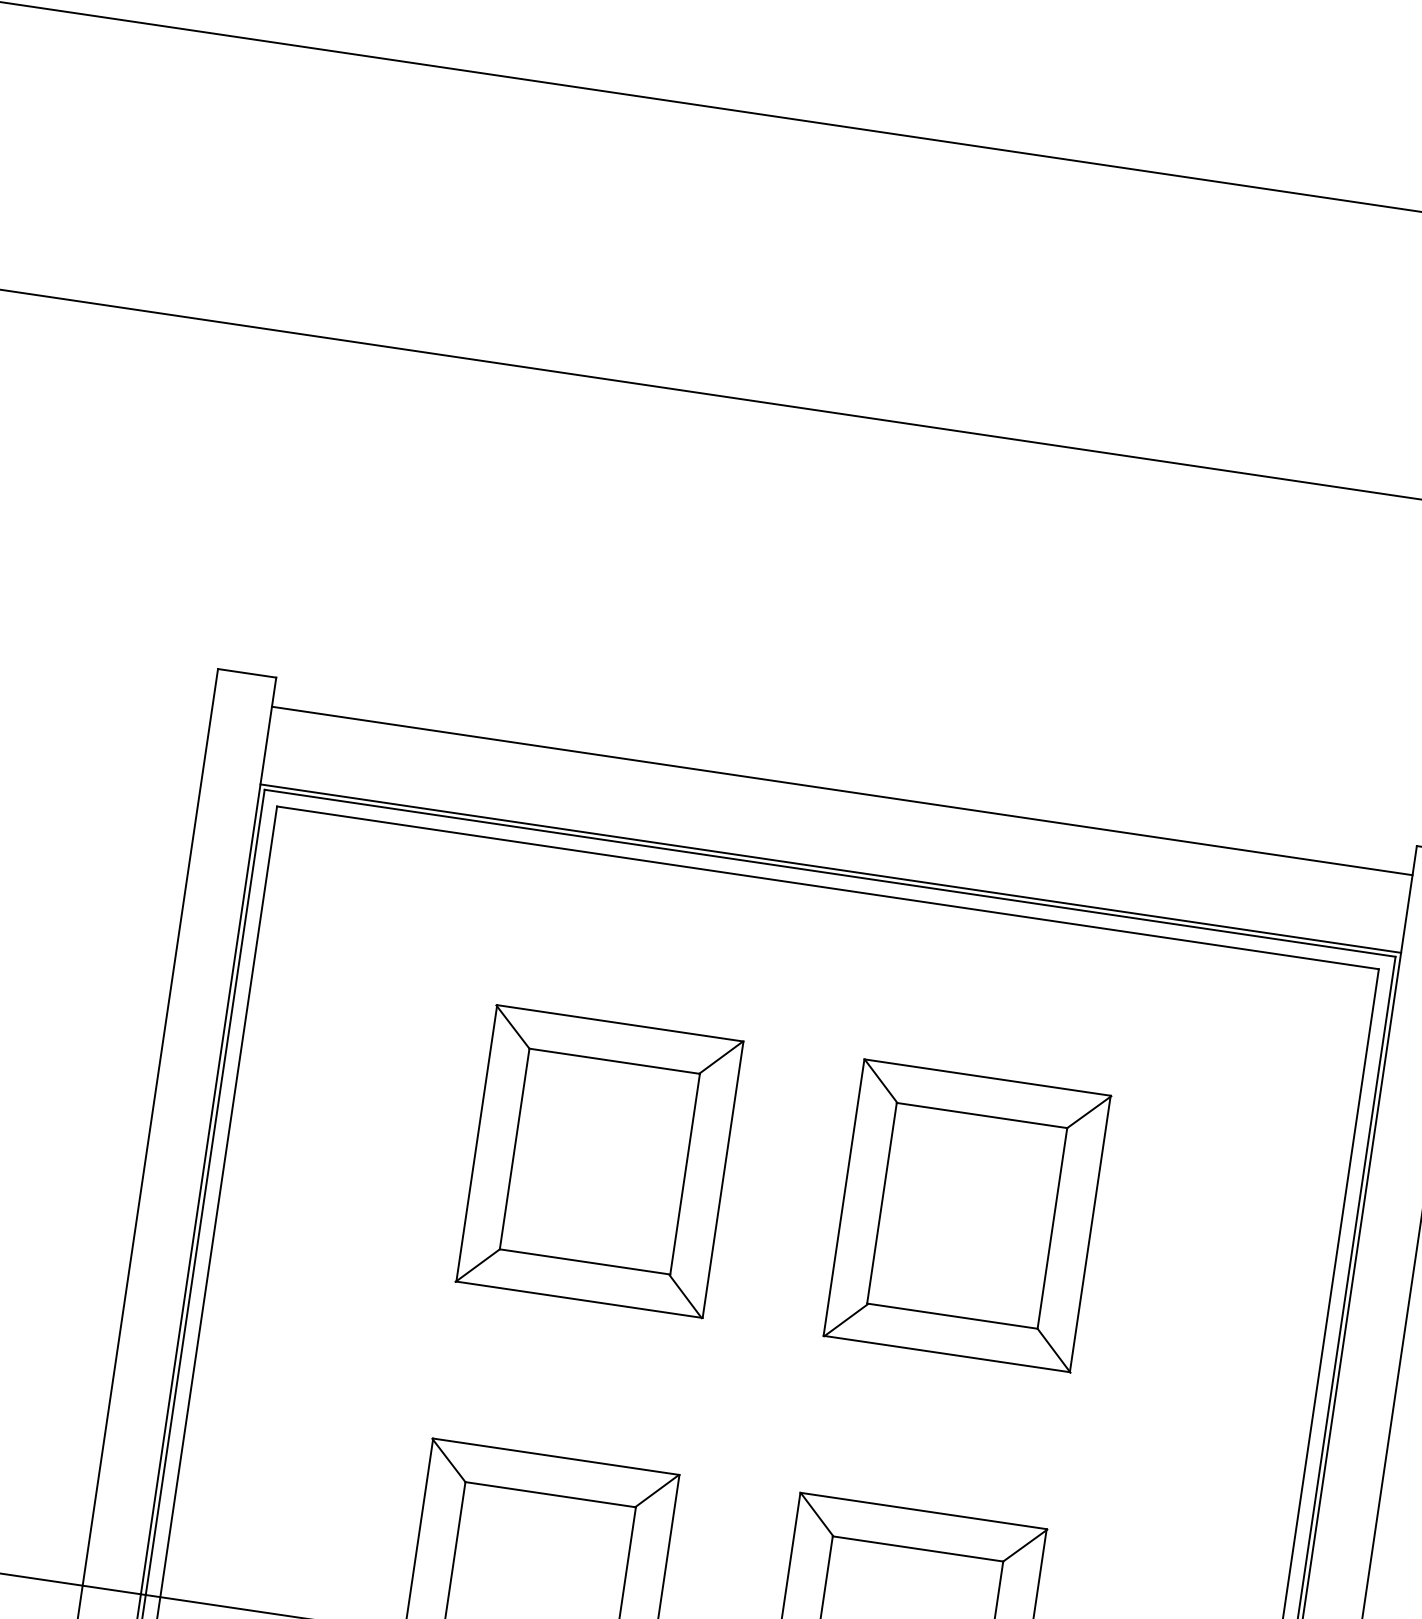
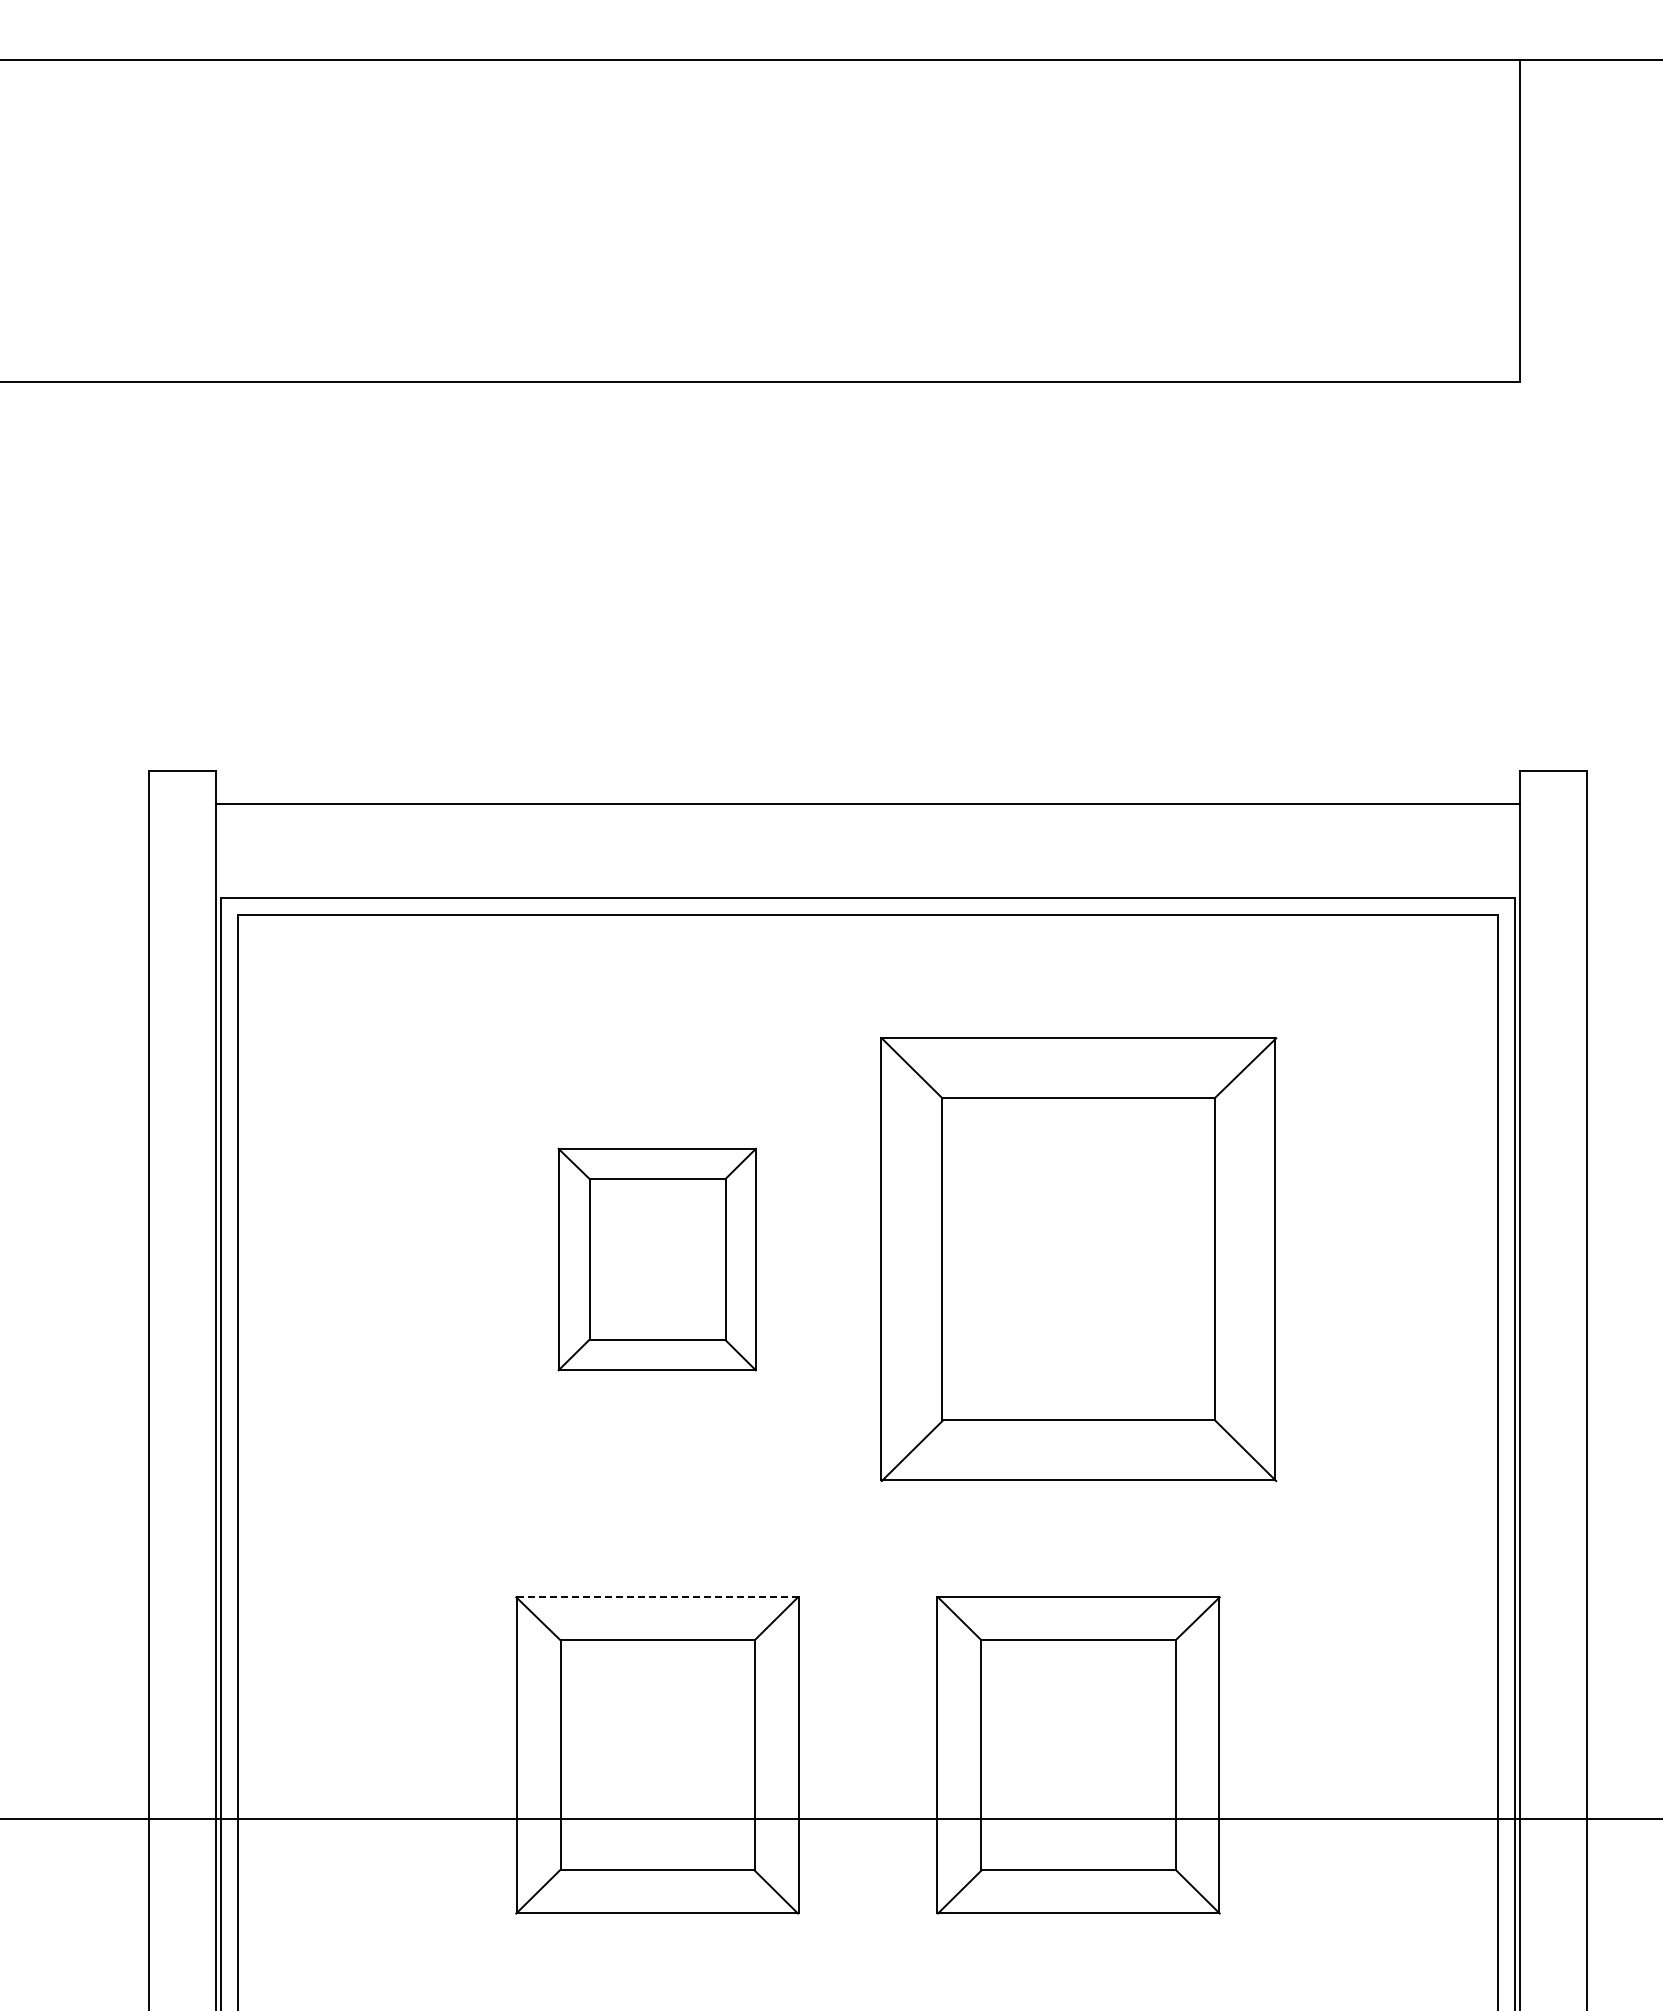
line: (830, 868) -> (867, 893), removed
part: (599, 1161) -> (657, 1259), size x0.7
part: (967, 1216) -> (1078, 1259), size x1.4
line: (556, 1456) -> (658, 1596), solid -> dashed

